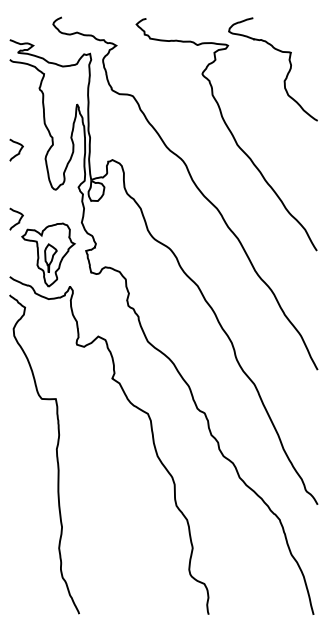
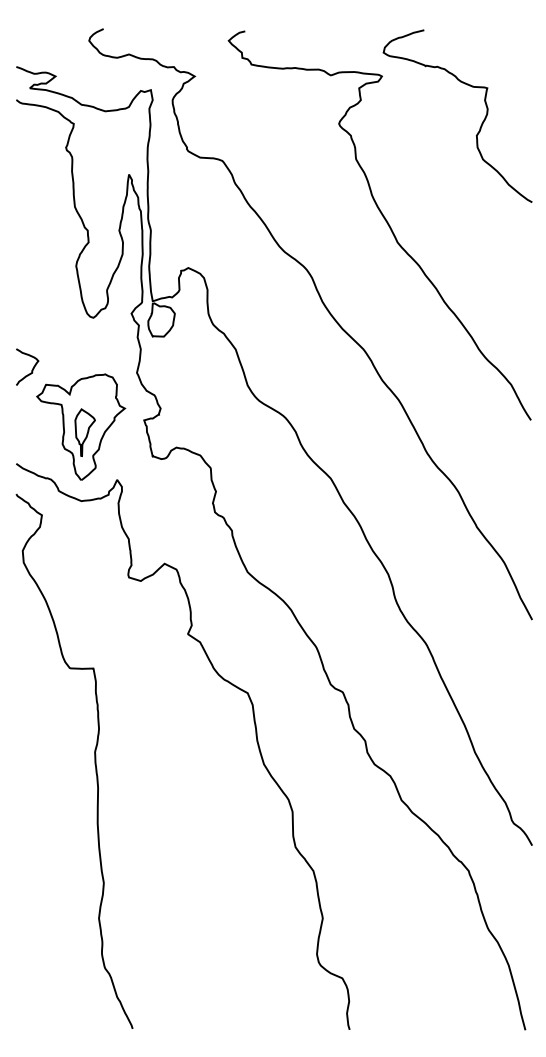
curve: (18, 151) -> (30, 253), removed

